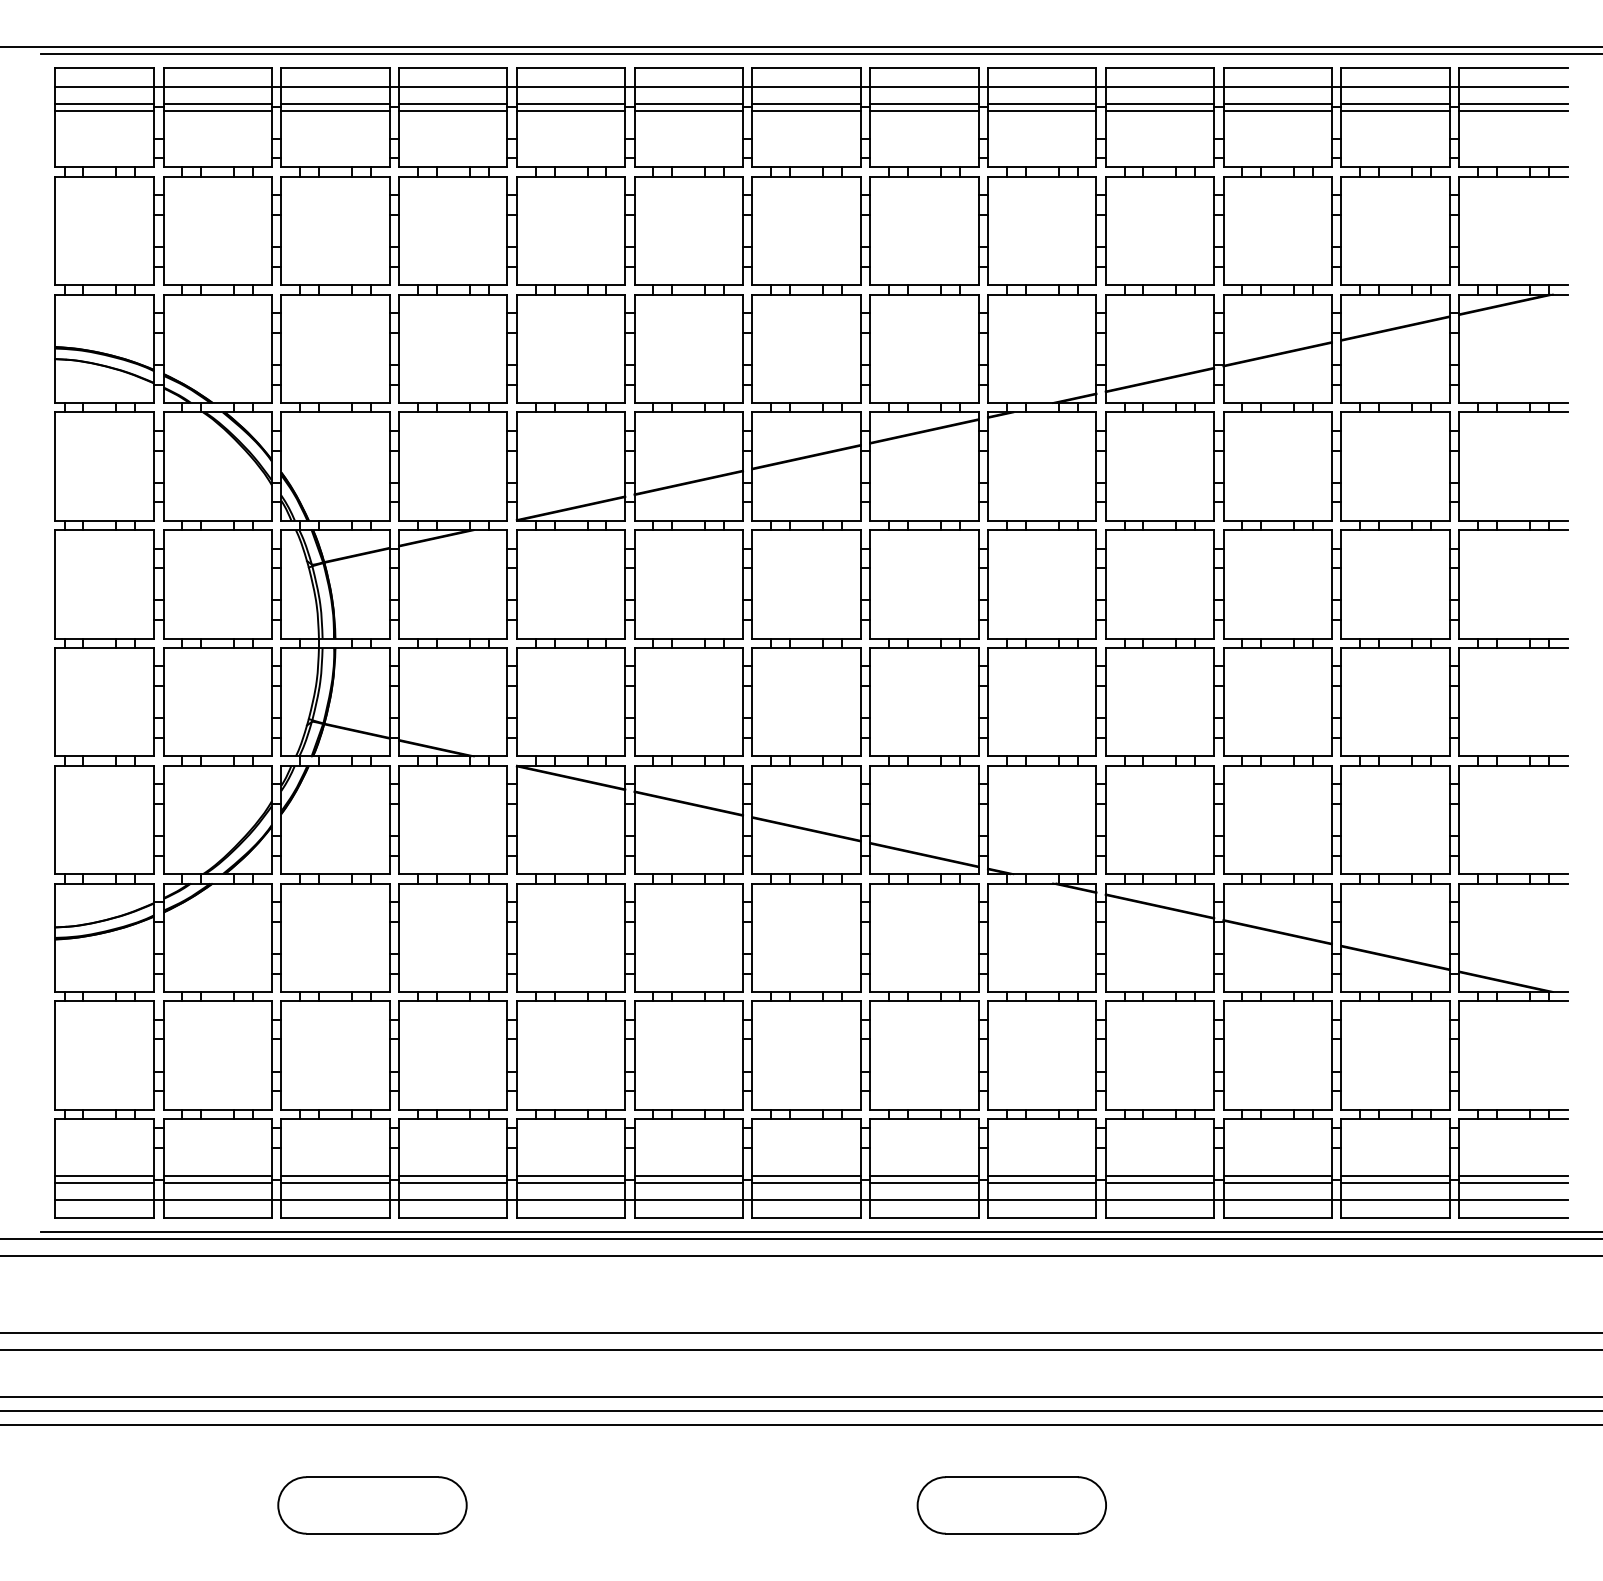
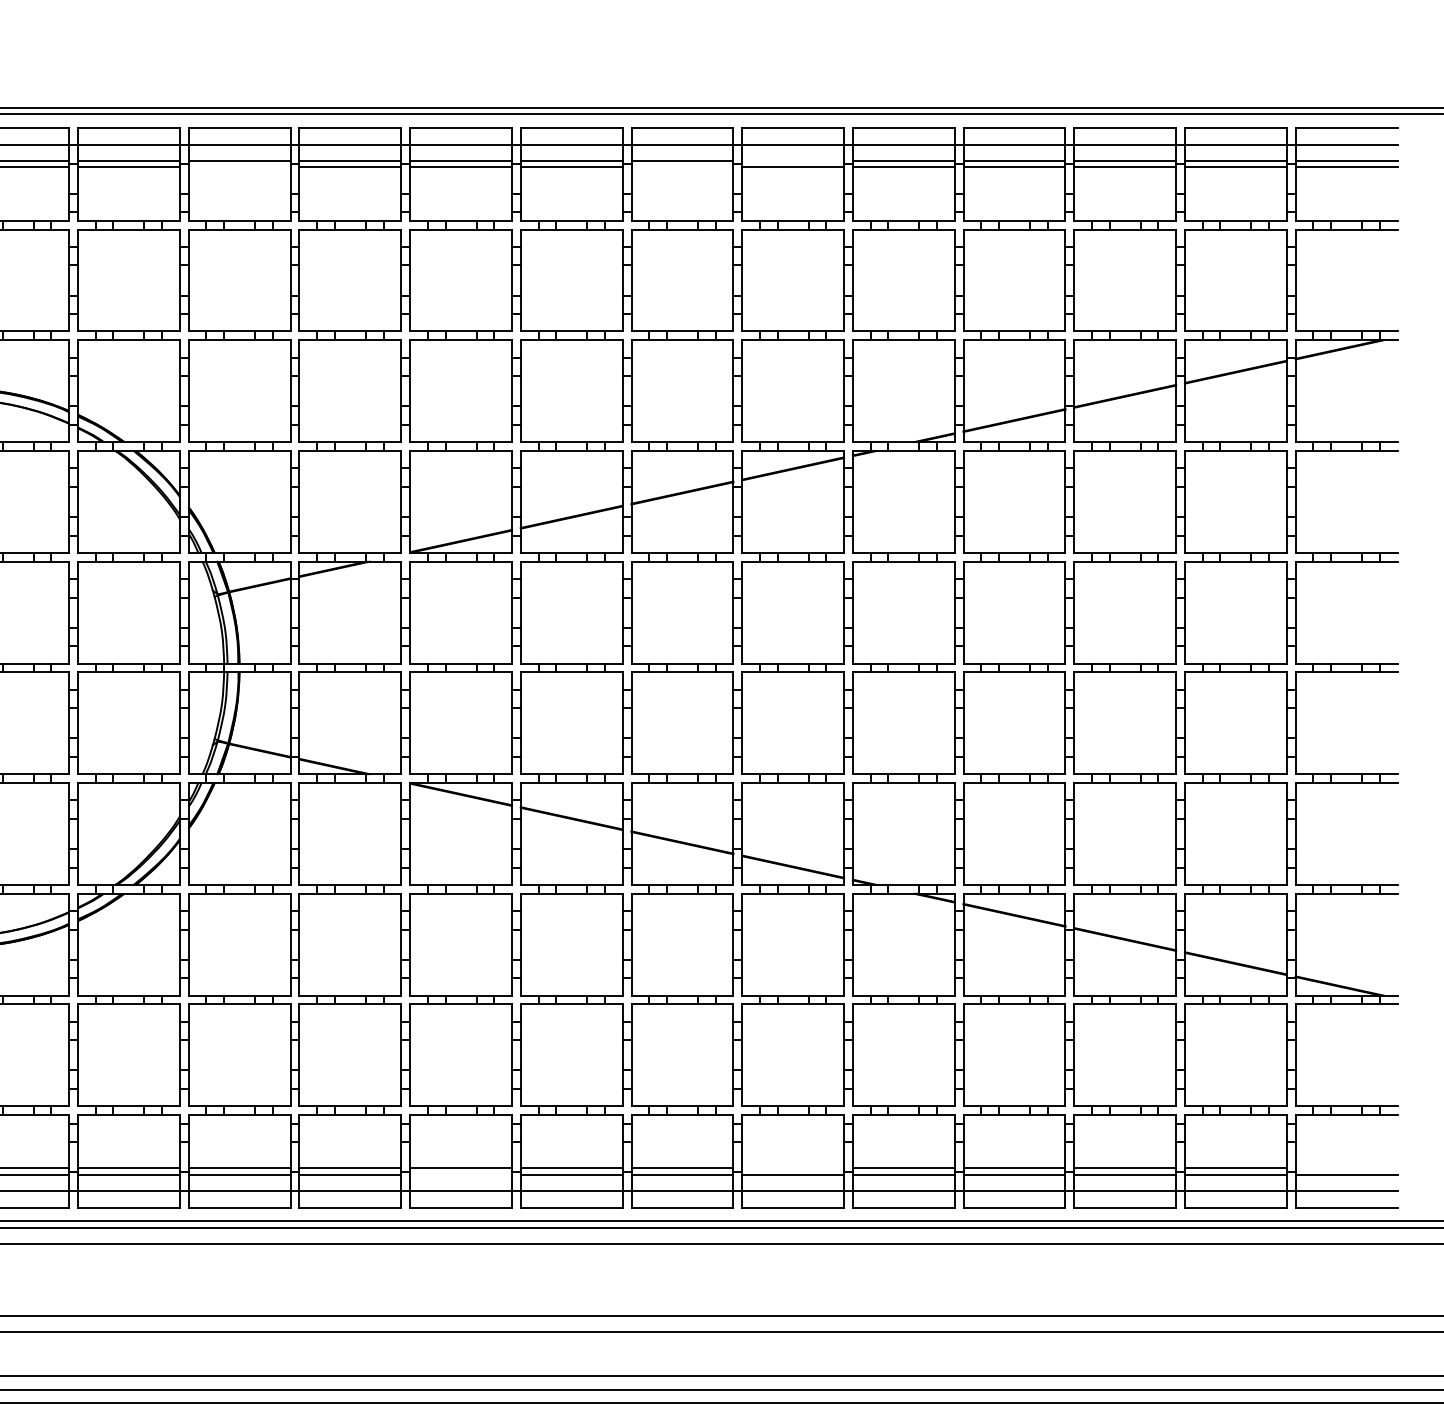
line: (924, 103) -> (793, 160), removed
line: (335, 110) -> (239, 167), removed
line: (806, 110) -> (682, 167), removed
line: (924, 1175) -> (793, 1168), removed
line: (1513, 1175) -> (1346, 1168), removed
line: (570, 1182) -> (460, 1174), removed

